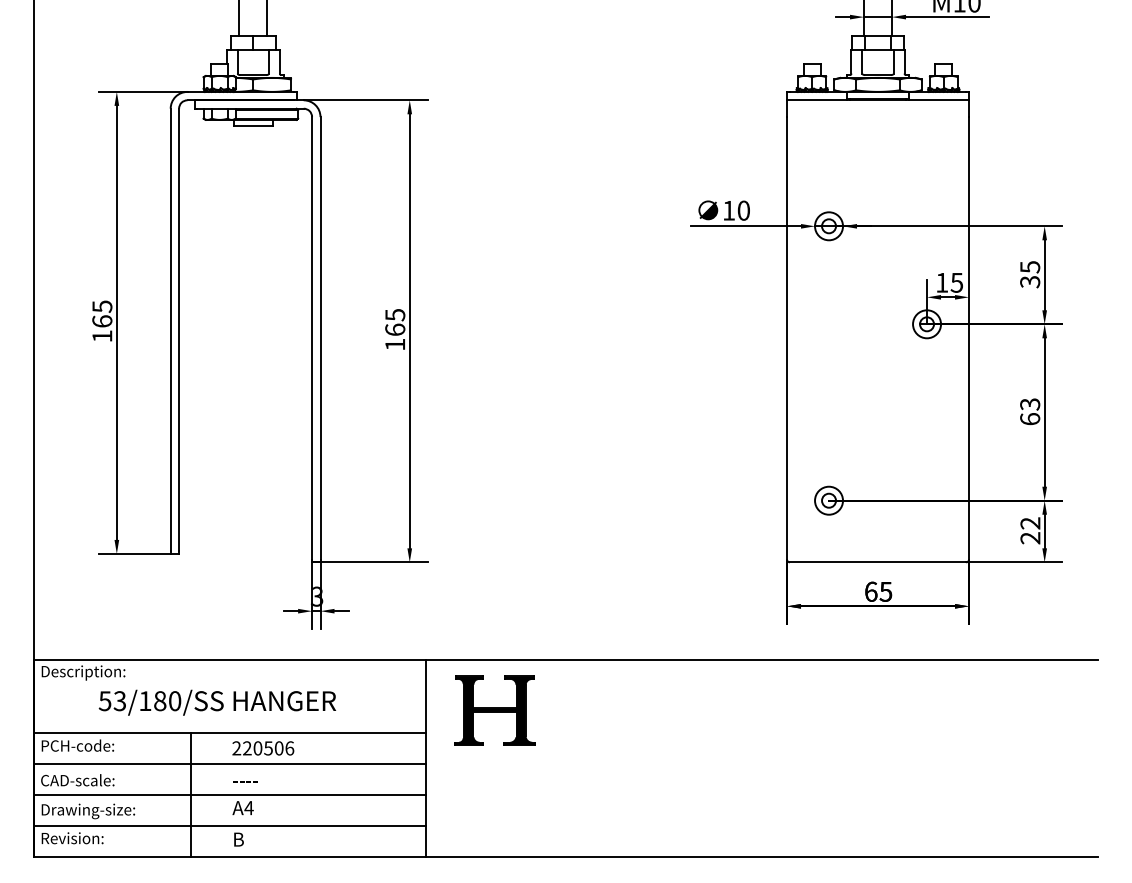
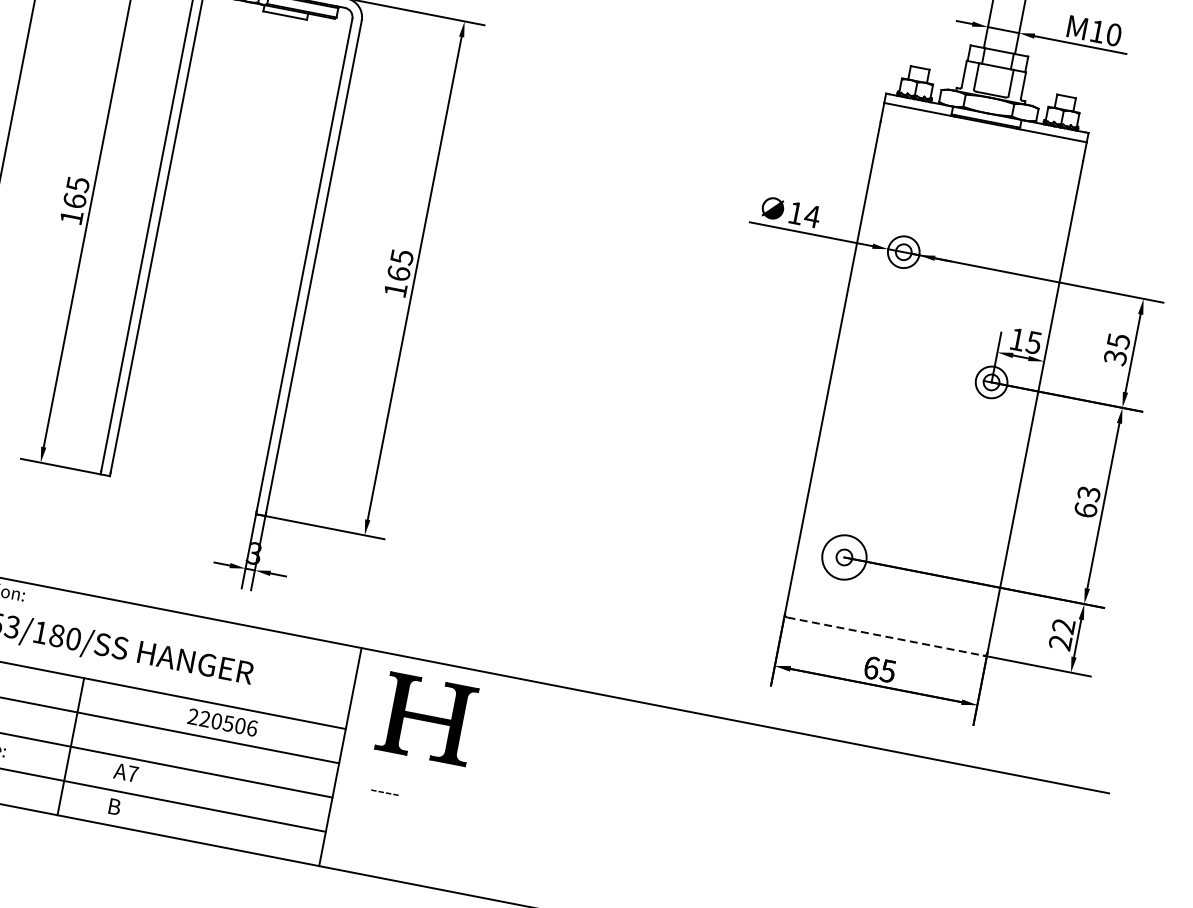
text: (743, 210) -> (812, 216), 10 -> 14
circle: (829, 500) -> (845, 557), size x1.4
line: (878, 562) -> (886, 636), solid -> dashed
text: (263, 748) -> (222, 722), moved
text: (245, 781) -> (384, 792), moved
text: (248, 808) -> (132, 774), A4 -> A7

